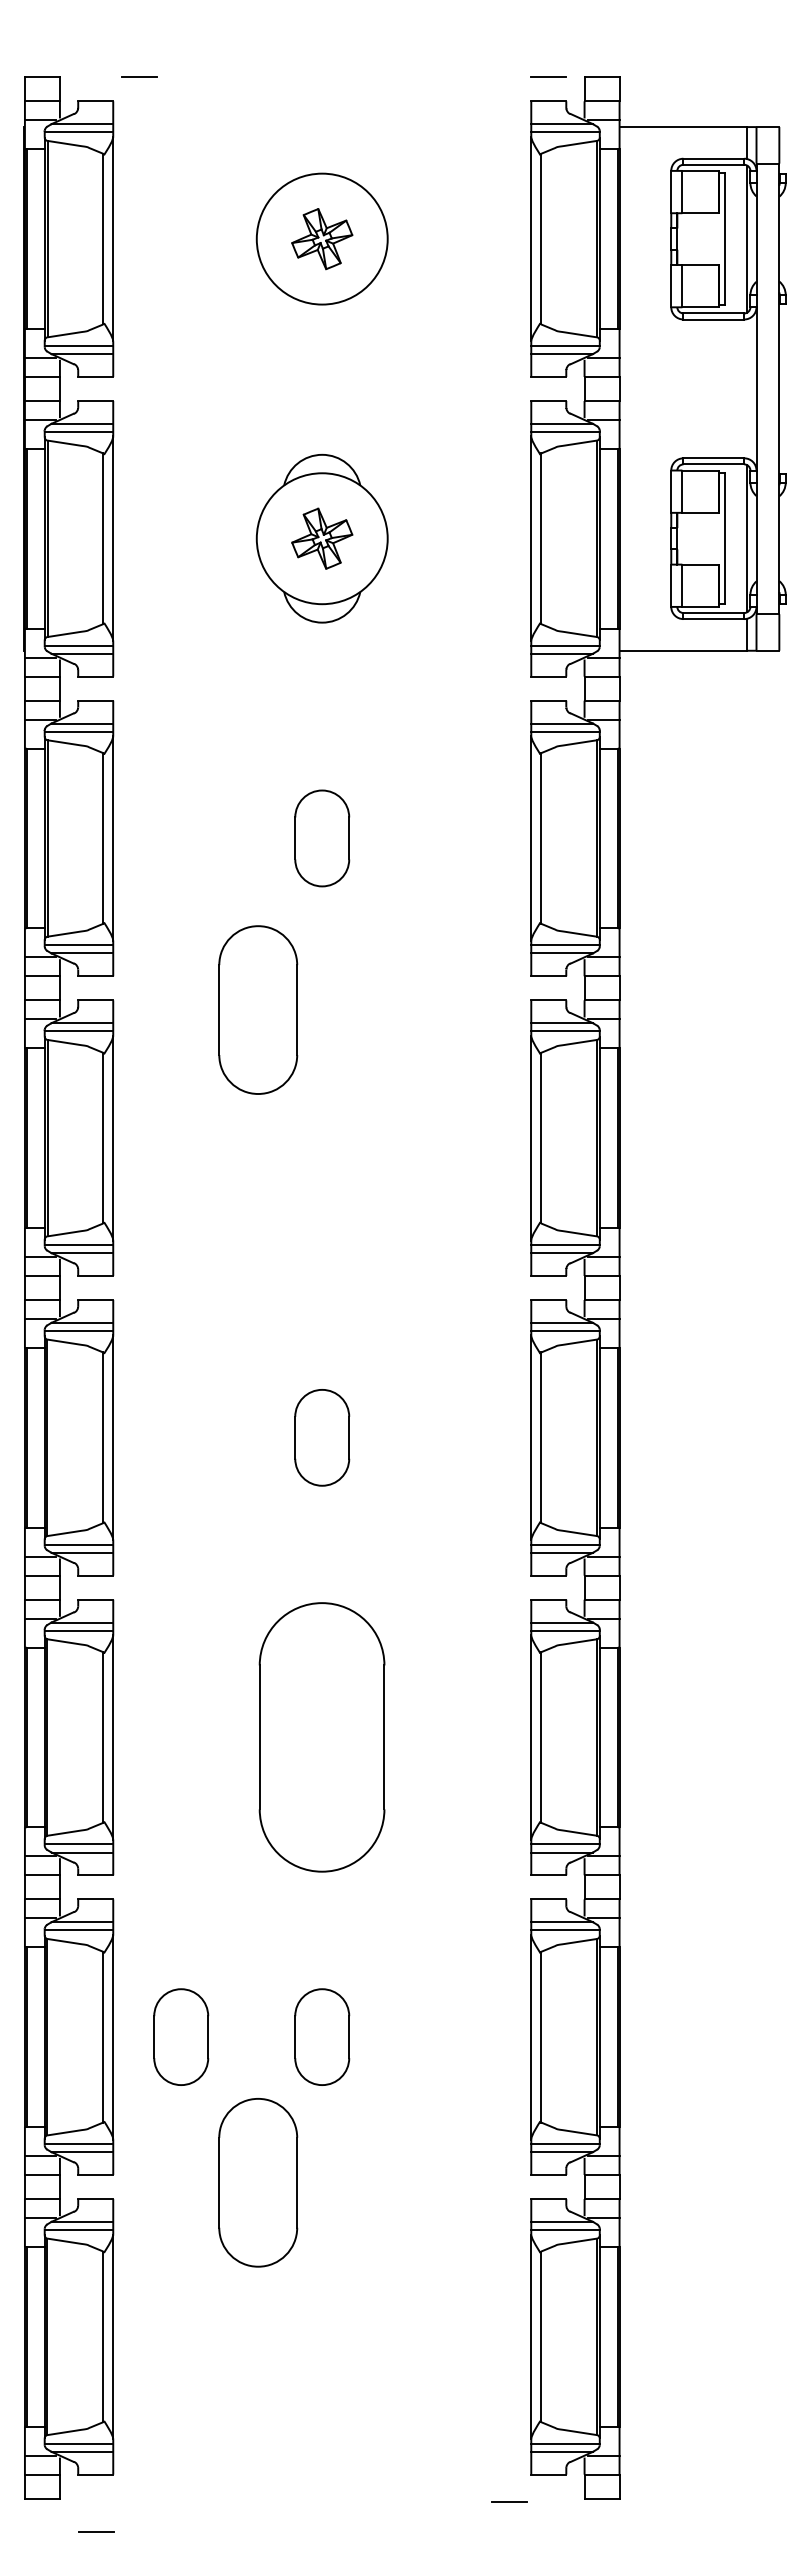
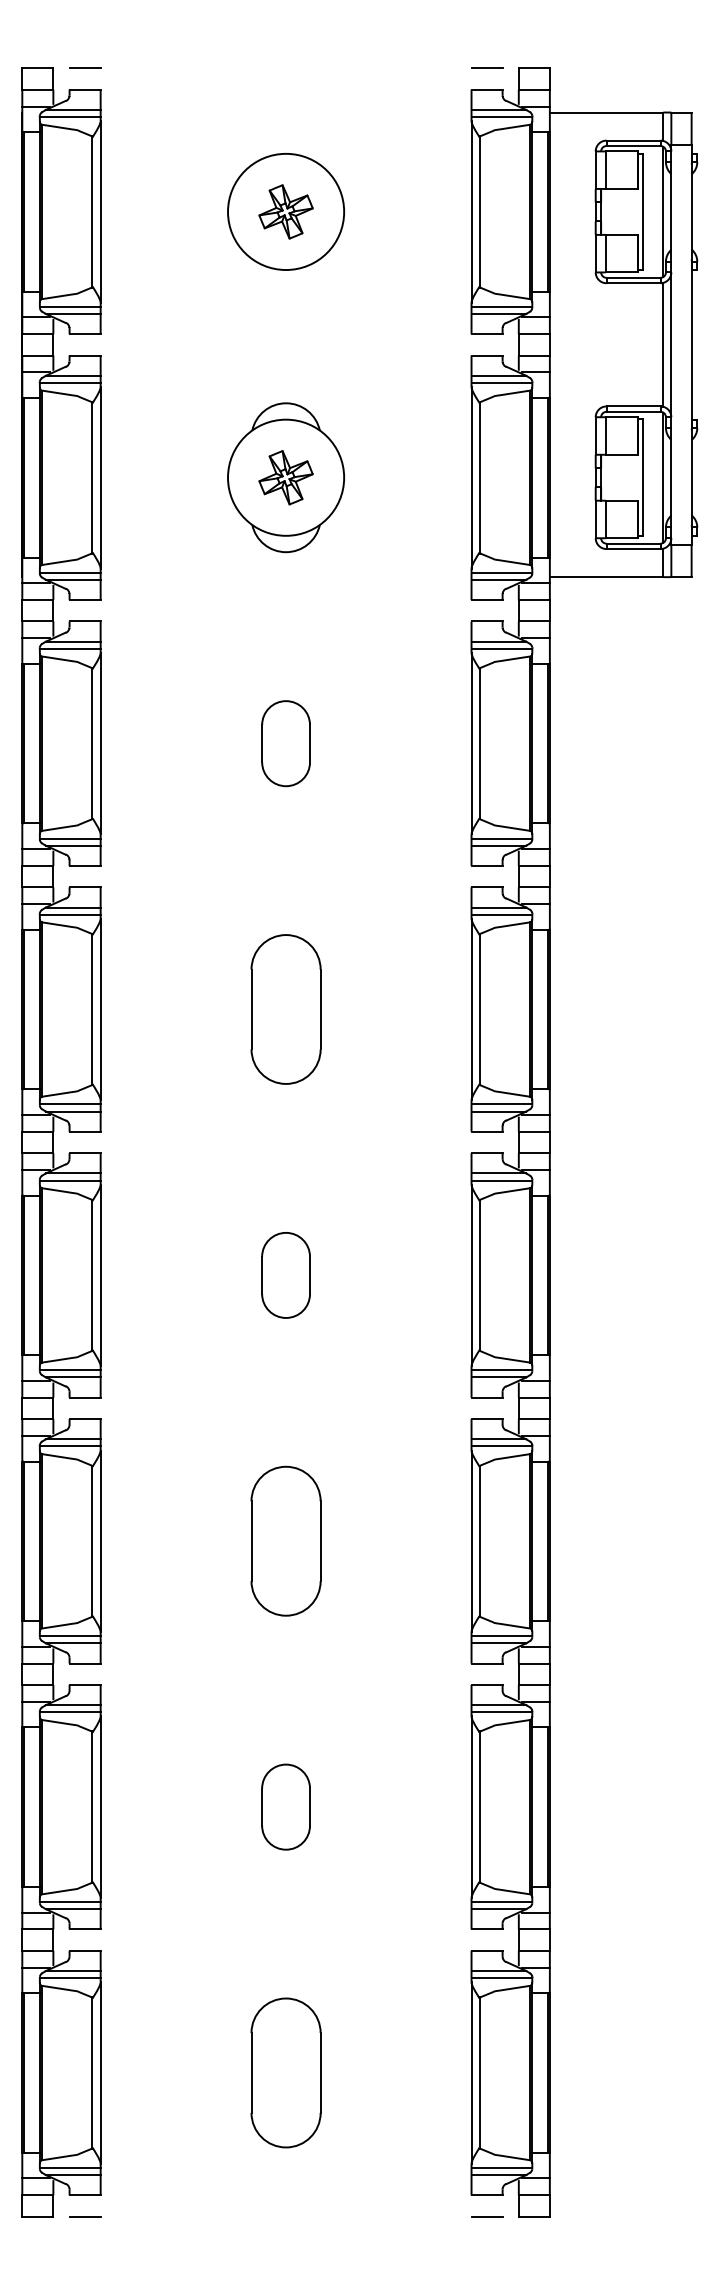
line: (139, 76) -> (84, 67), moved
line: (747, 388) -> (663, 344), added
part: (258, 1009) -> (286, 1008), moved
part: (322, 1737) -> (286, 1541), size x0.62
part: (181, 2036) -> (161, 1806), removed
part: (258, 2182) -> (286, 2072), moved
line: (509, 2501) -> (486, 2216), moved
line: (96, 2531) -> (84, 2216), moved

